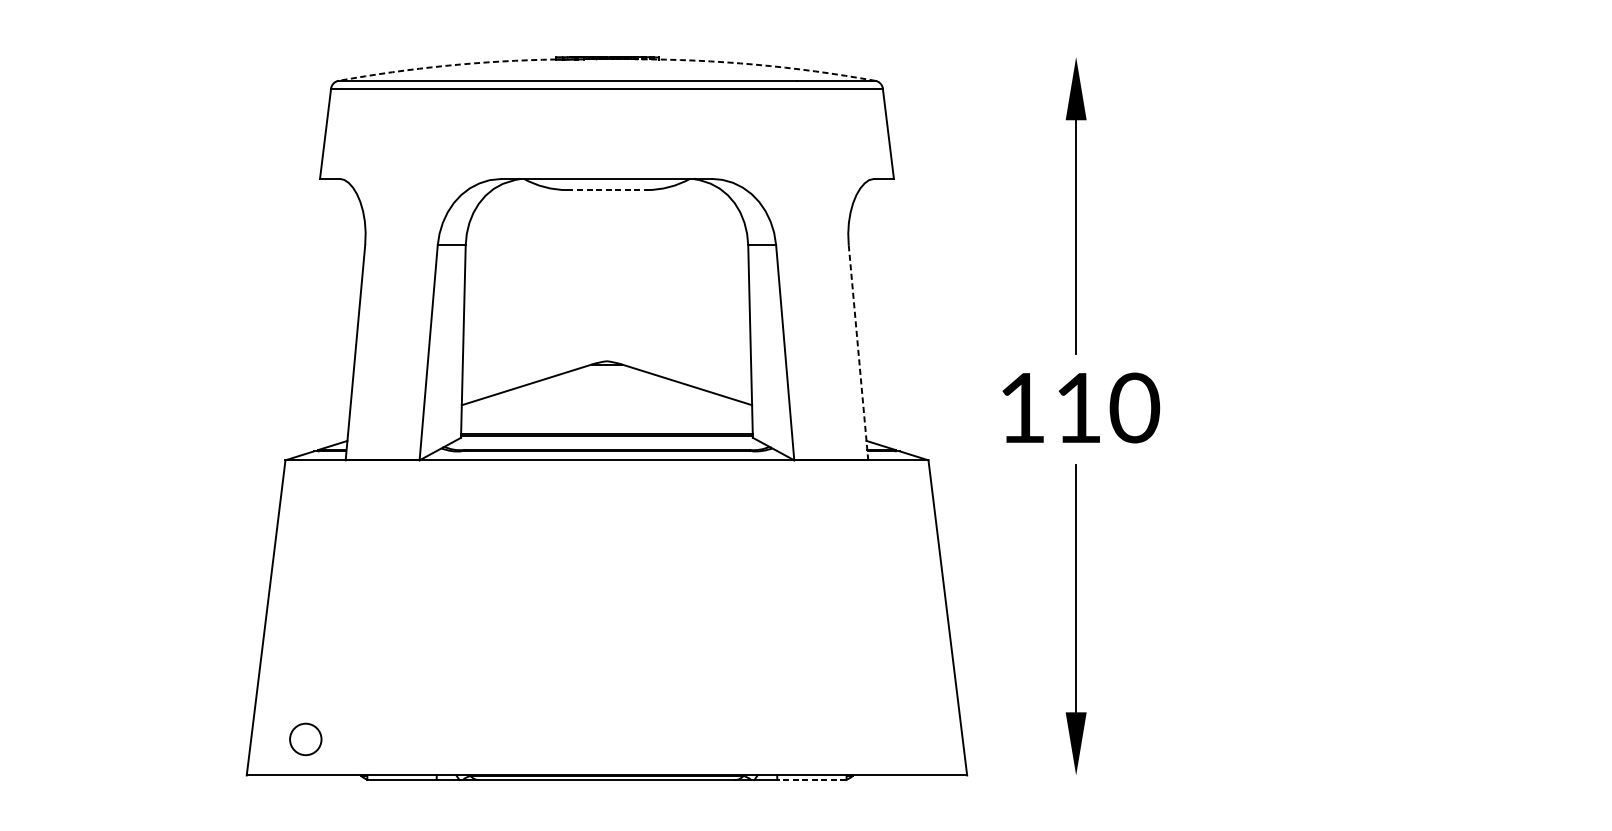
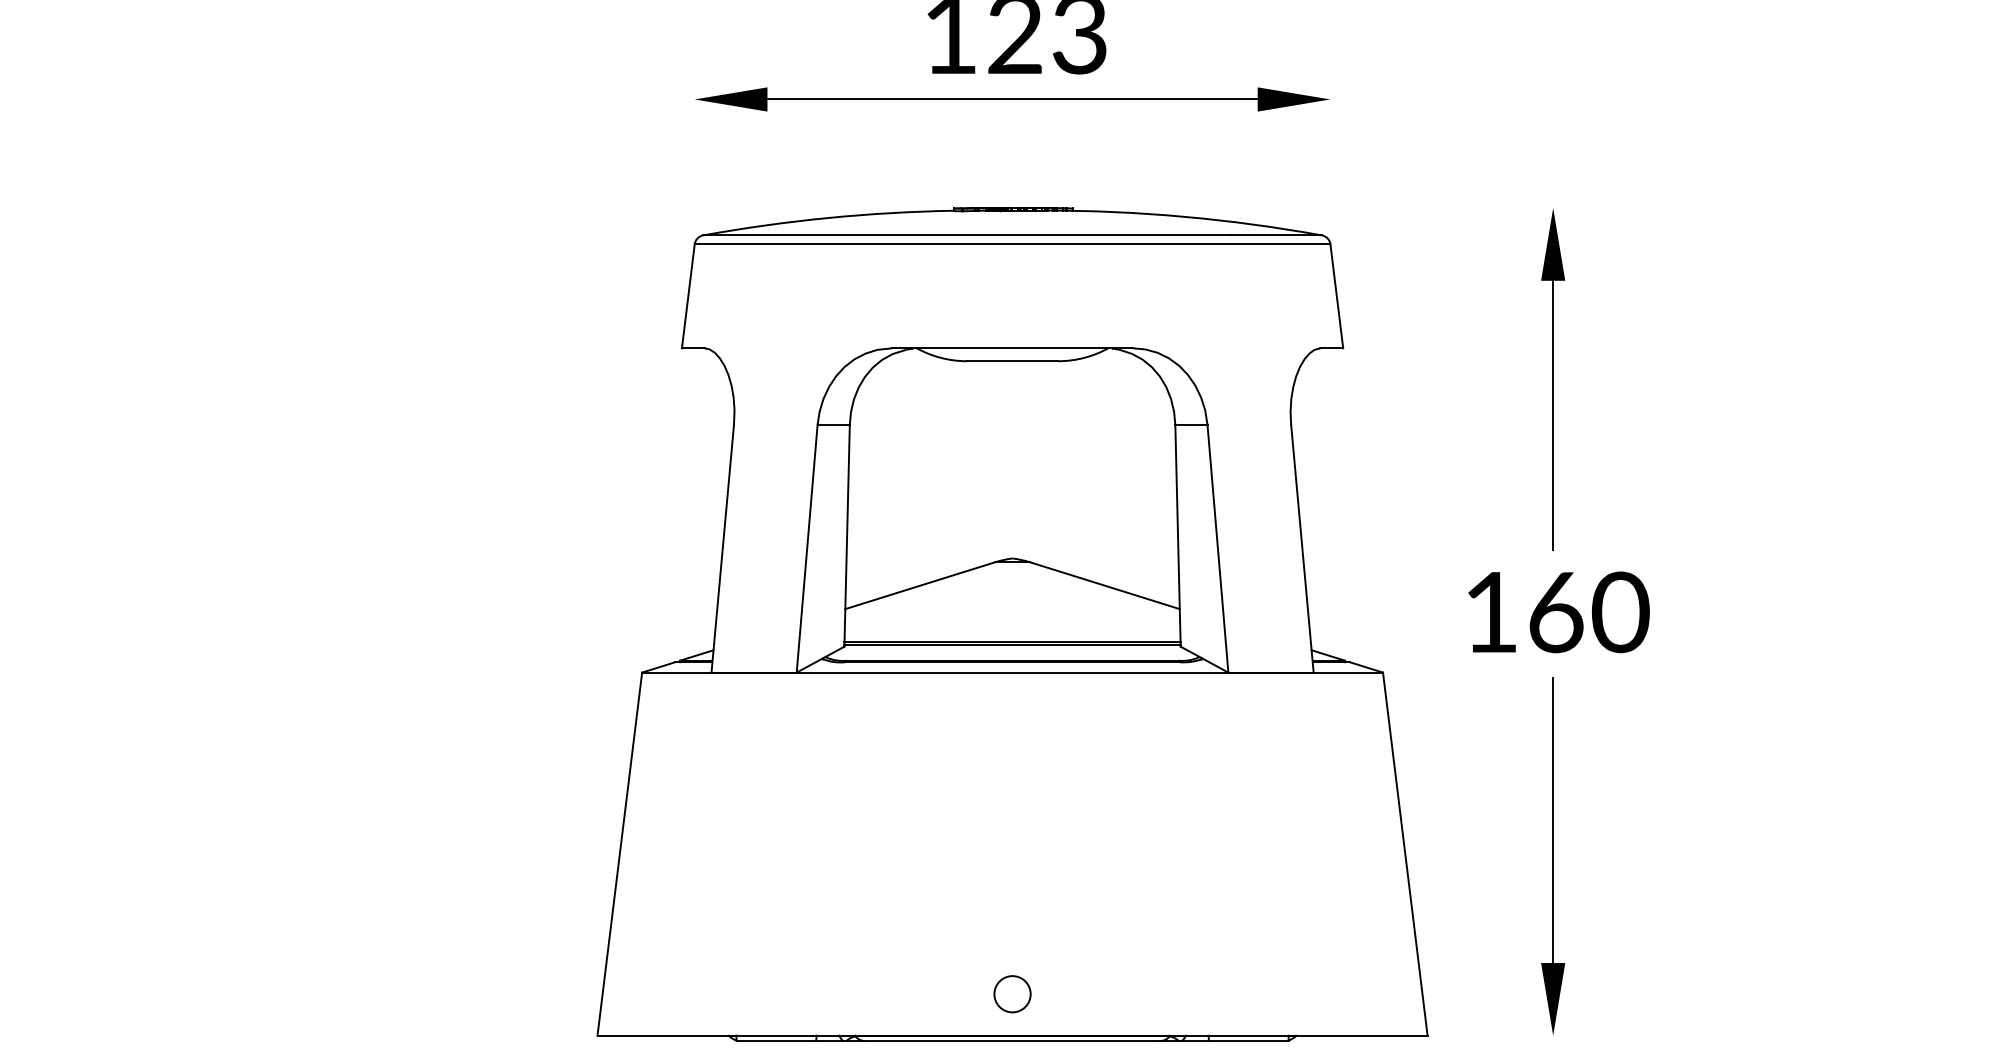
arc: (755, 64) -> (1183, 216), dashed -> solid
arc: (447, 66) -> (828, 218), dashed -> solid
line: (606, 190) -> (1012, 361), dashed -> solid
line: (858, 353) -> (1302, 549), dashed -> solid
text: (1079, 408) -> (1556, 612), 110 -> 160
circle: (305, 739) -> (1012, 994), moved
line: (811, 779) -> (1248, 1040), dashed -> solid

